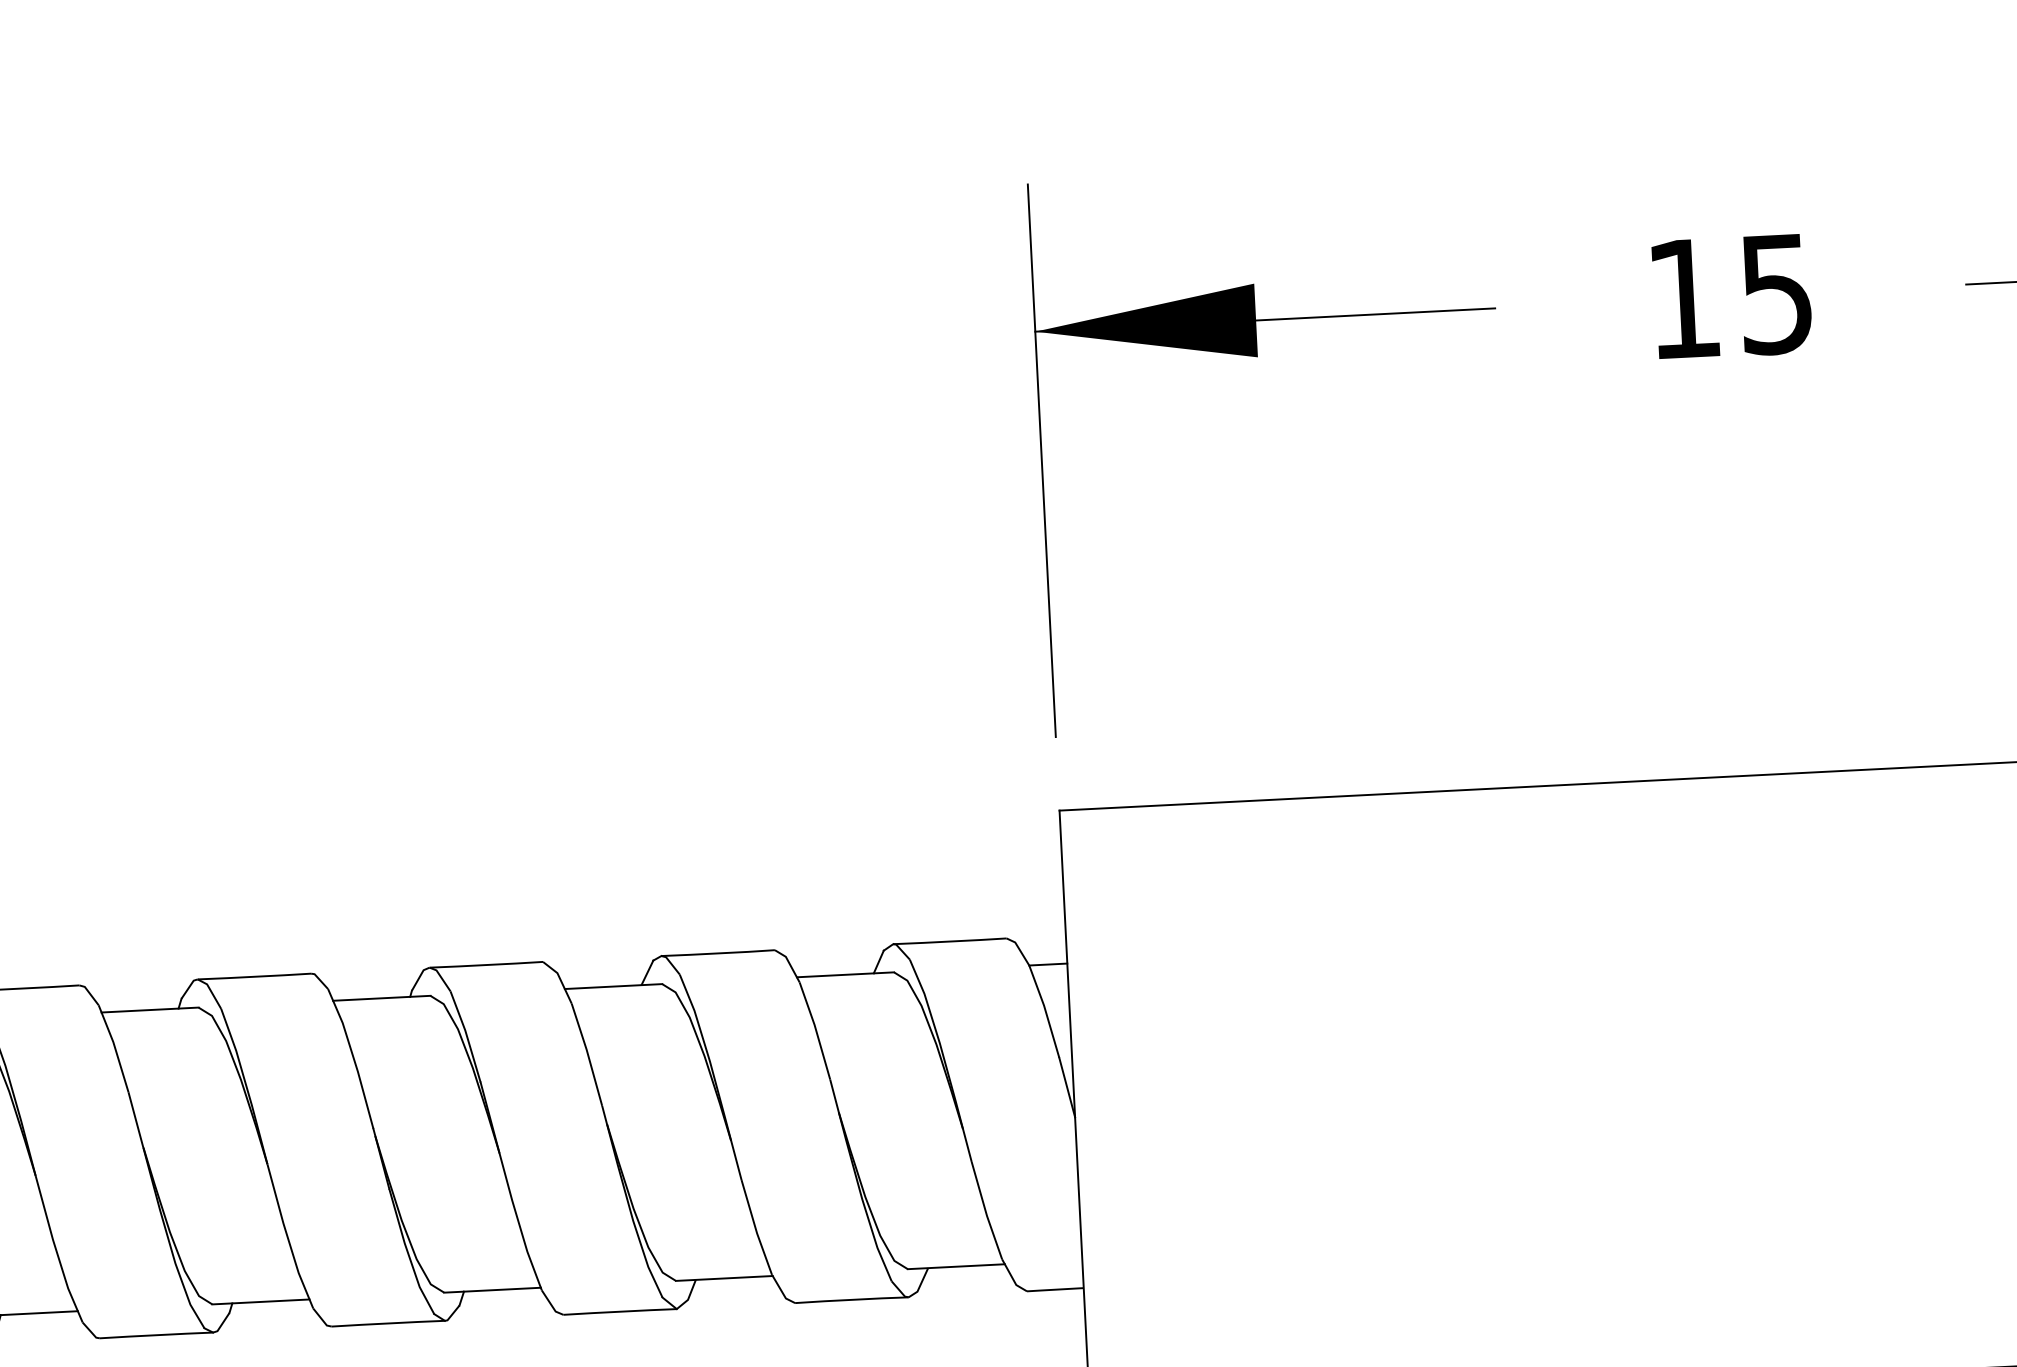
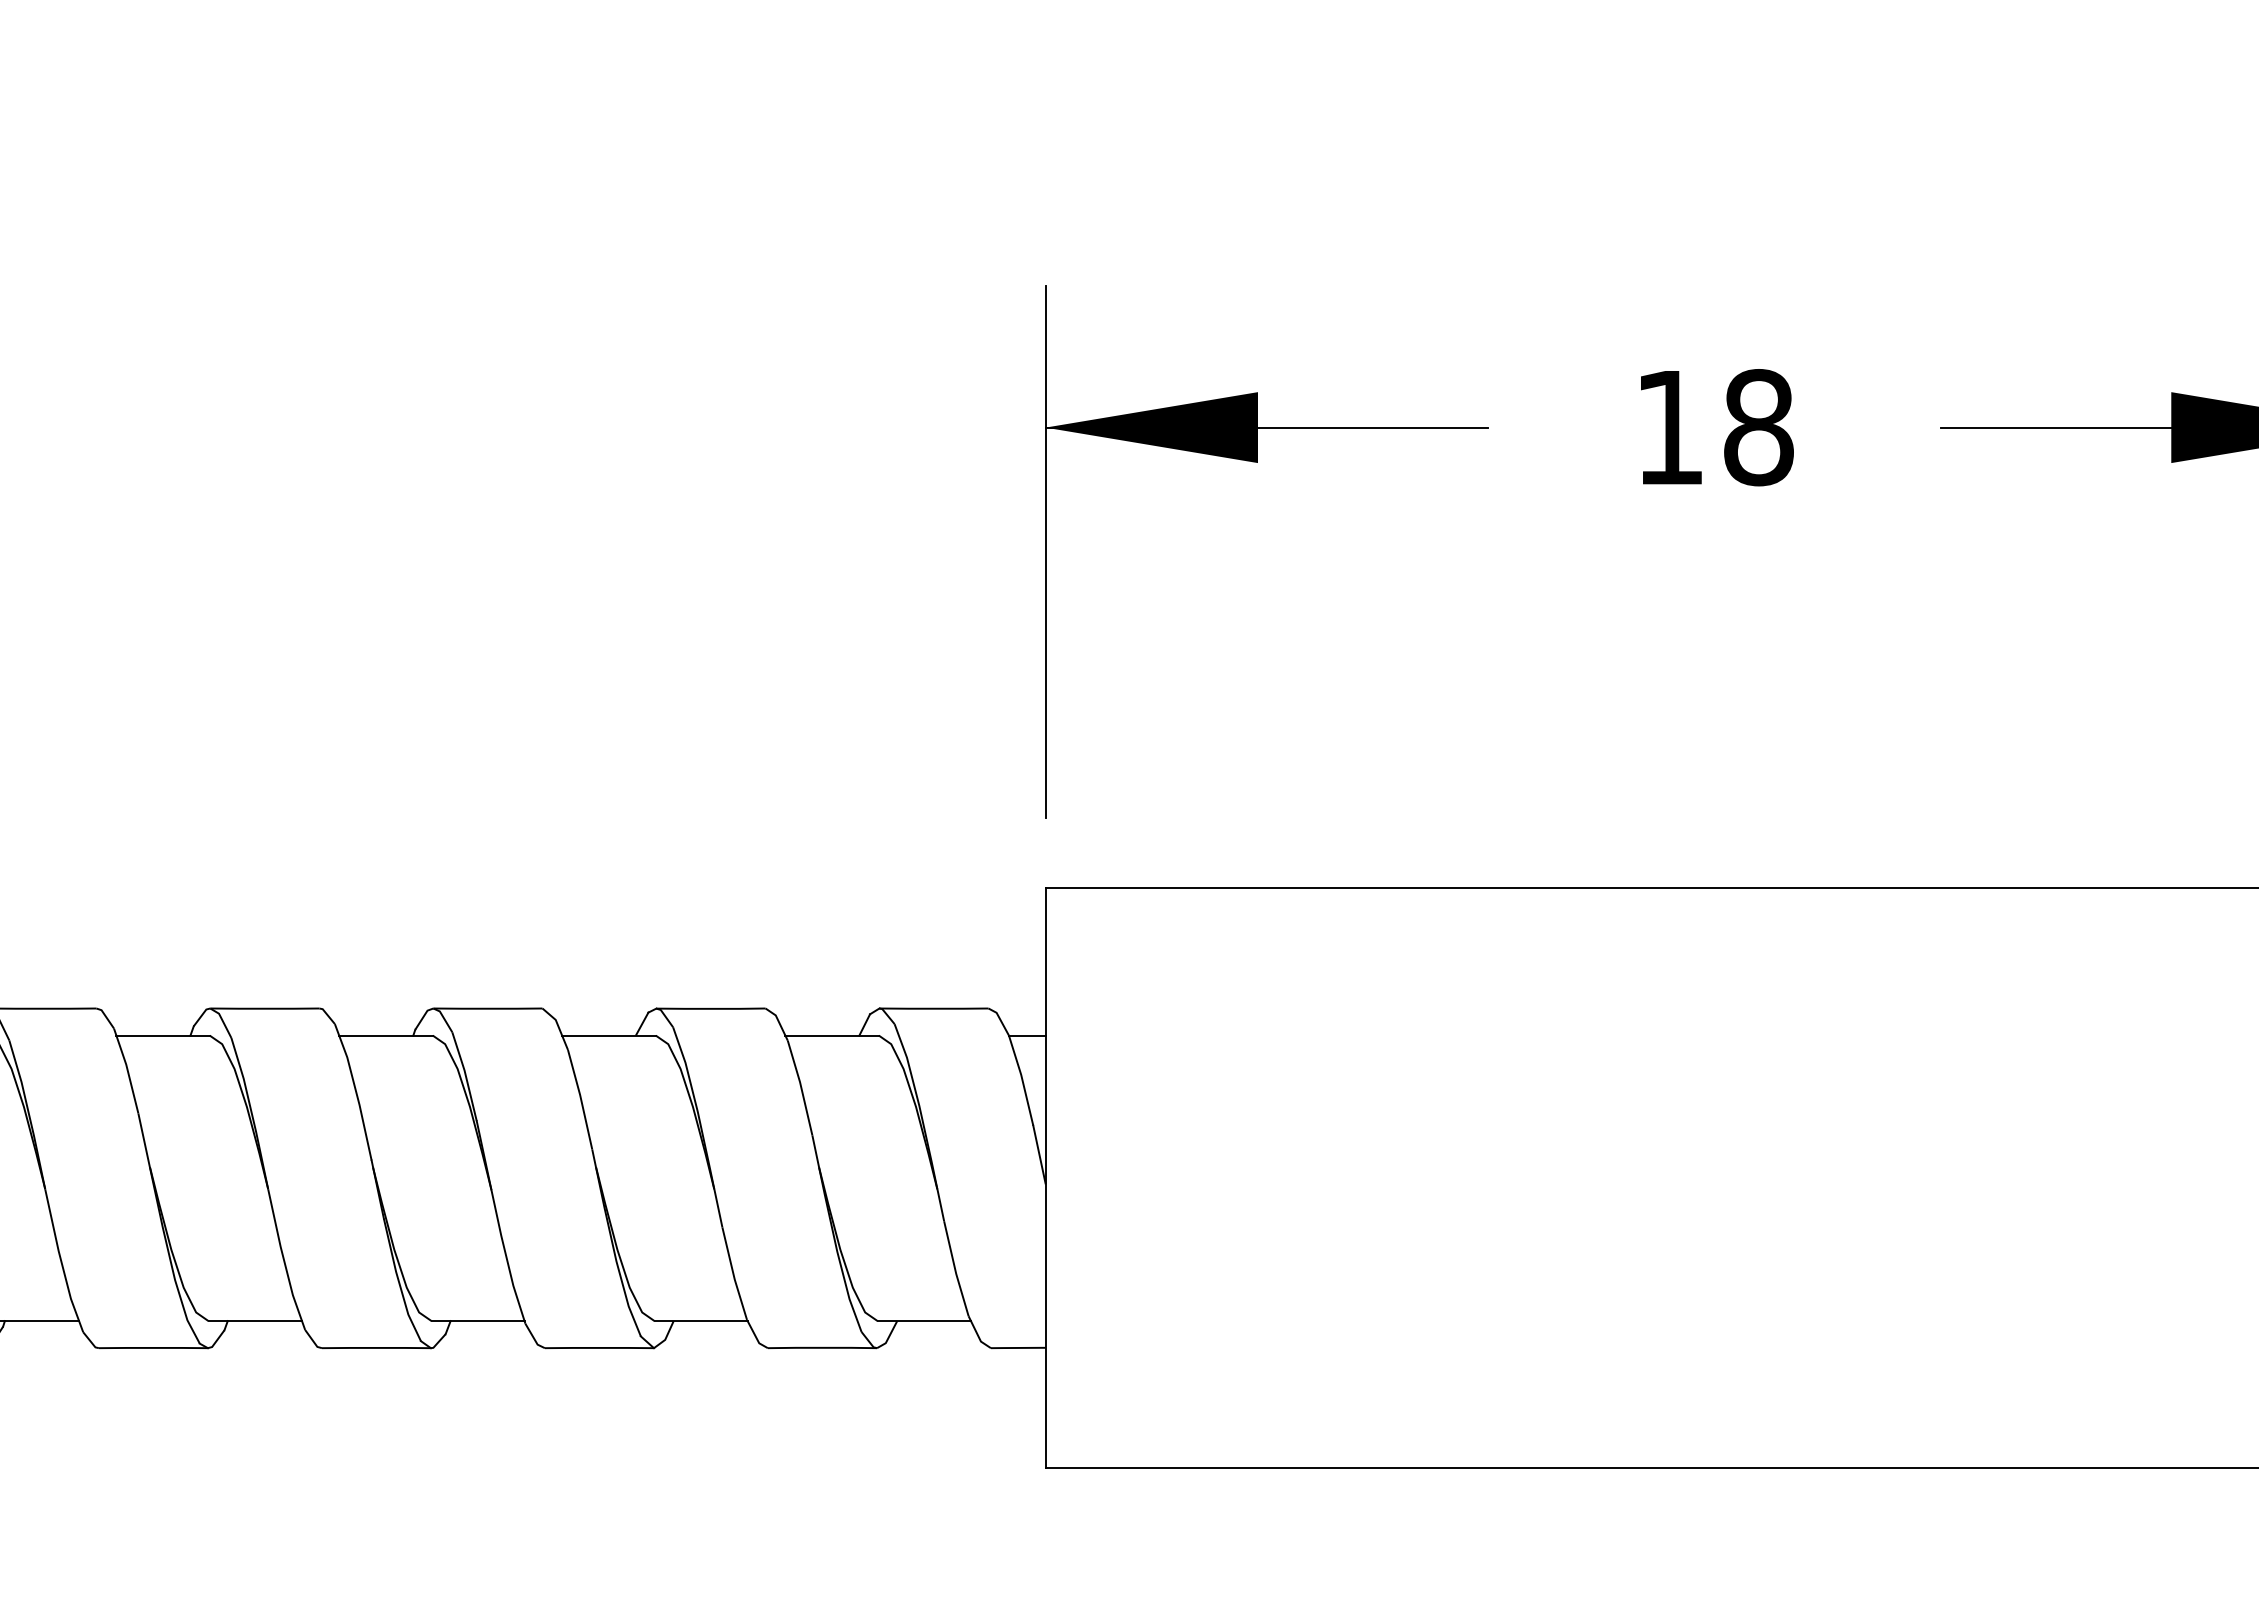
text: (1776, 294) -> (1758, 427), 15 -> 18

